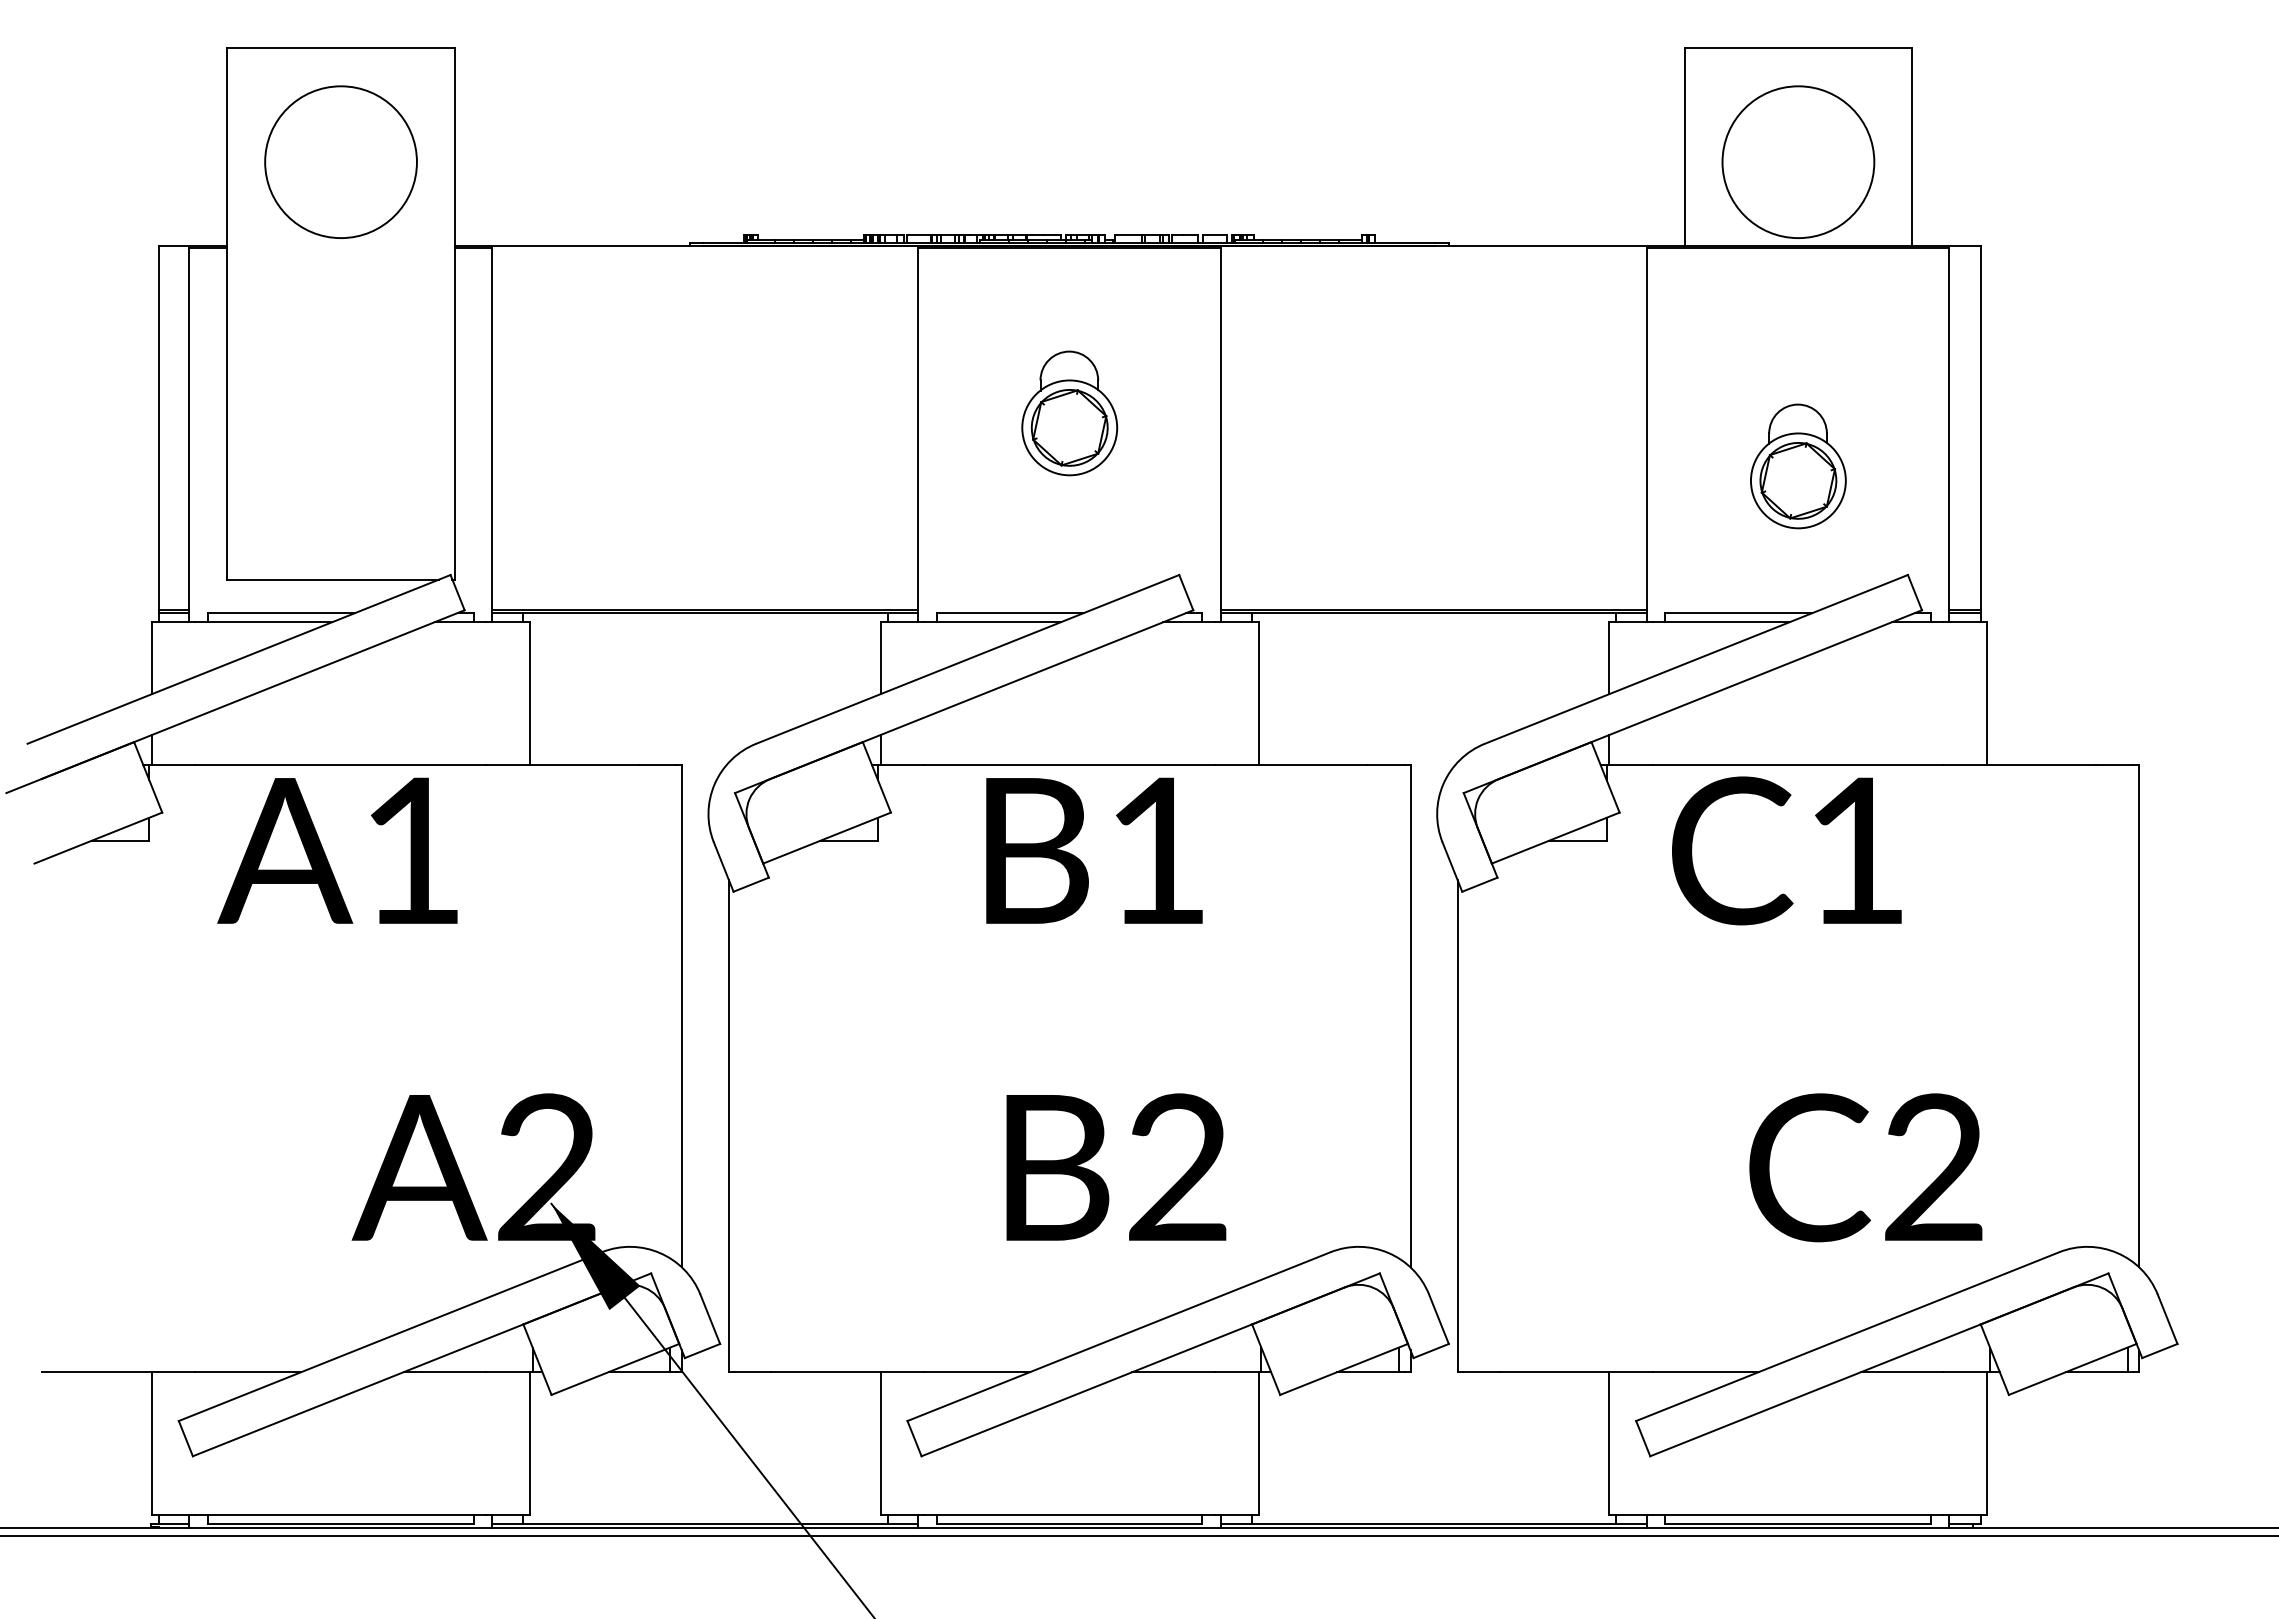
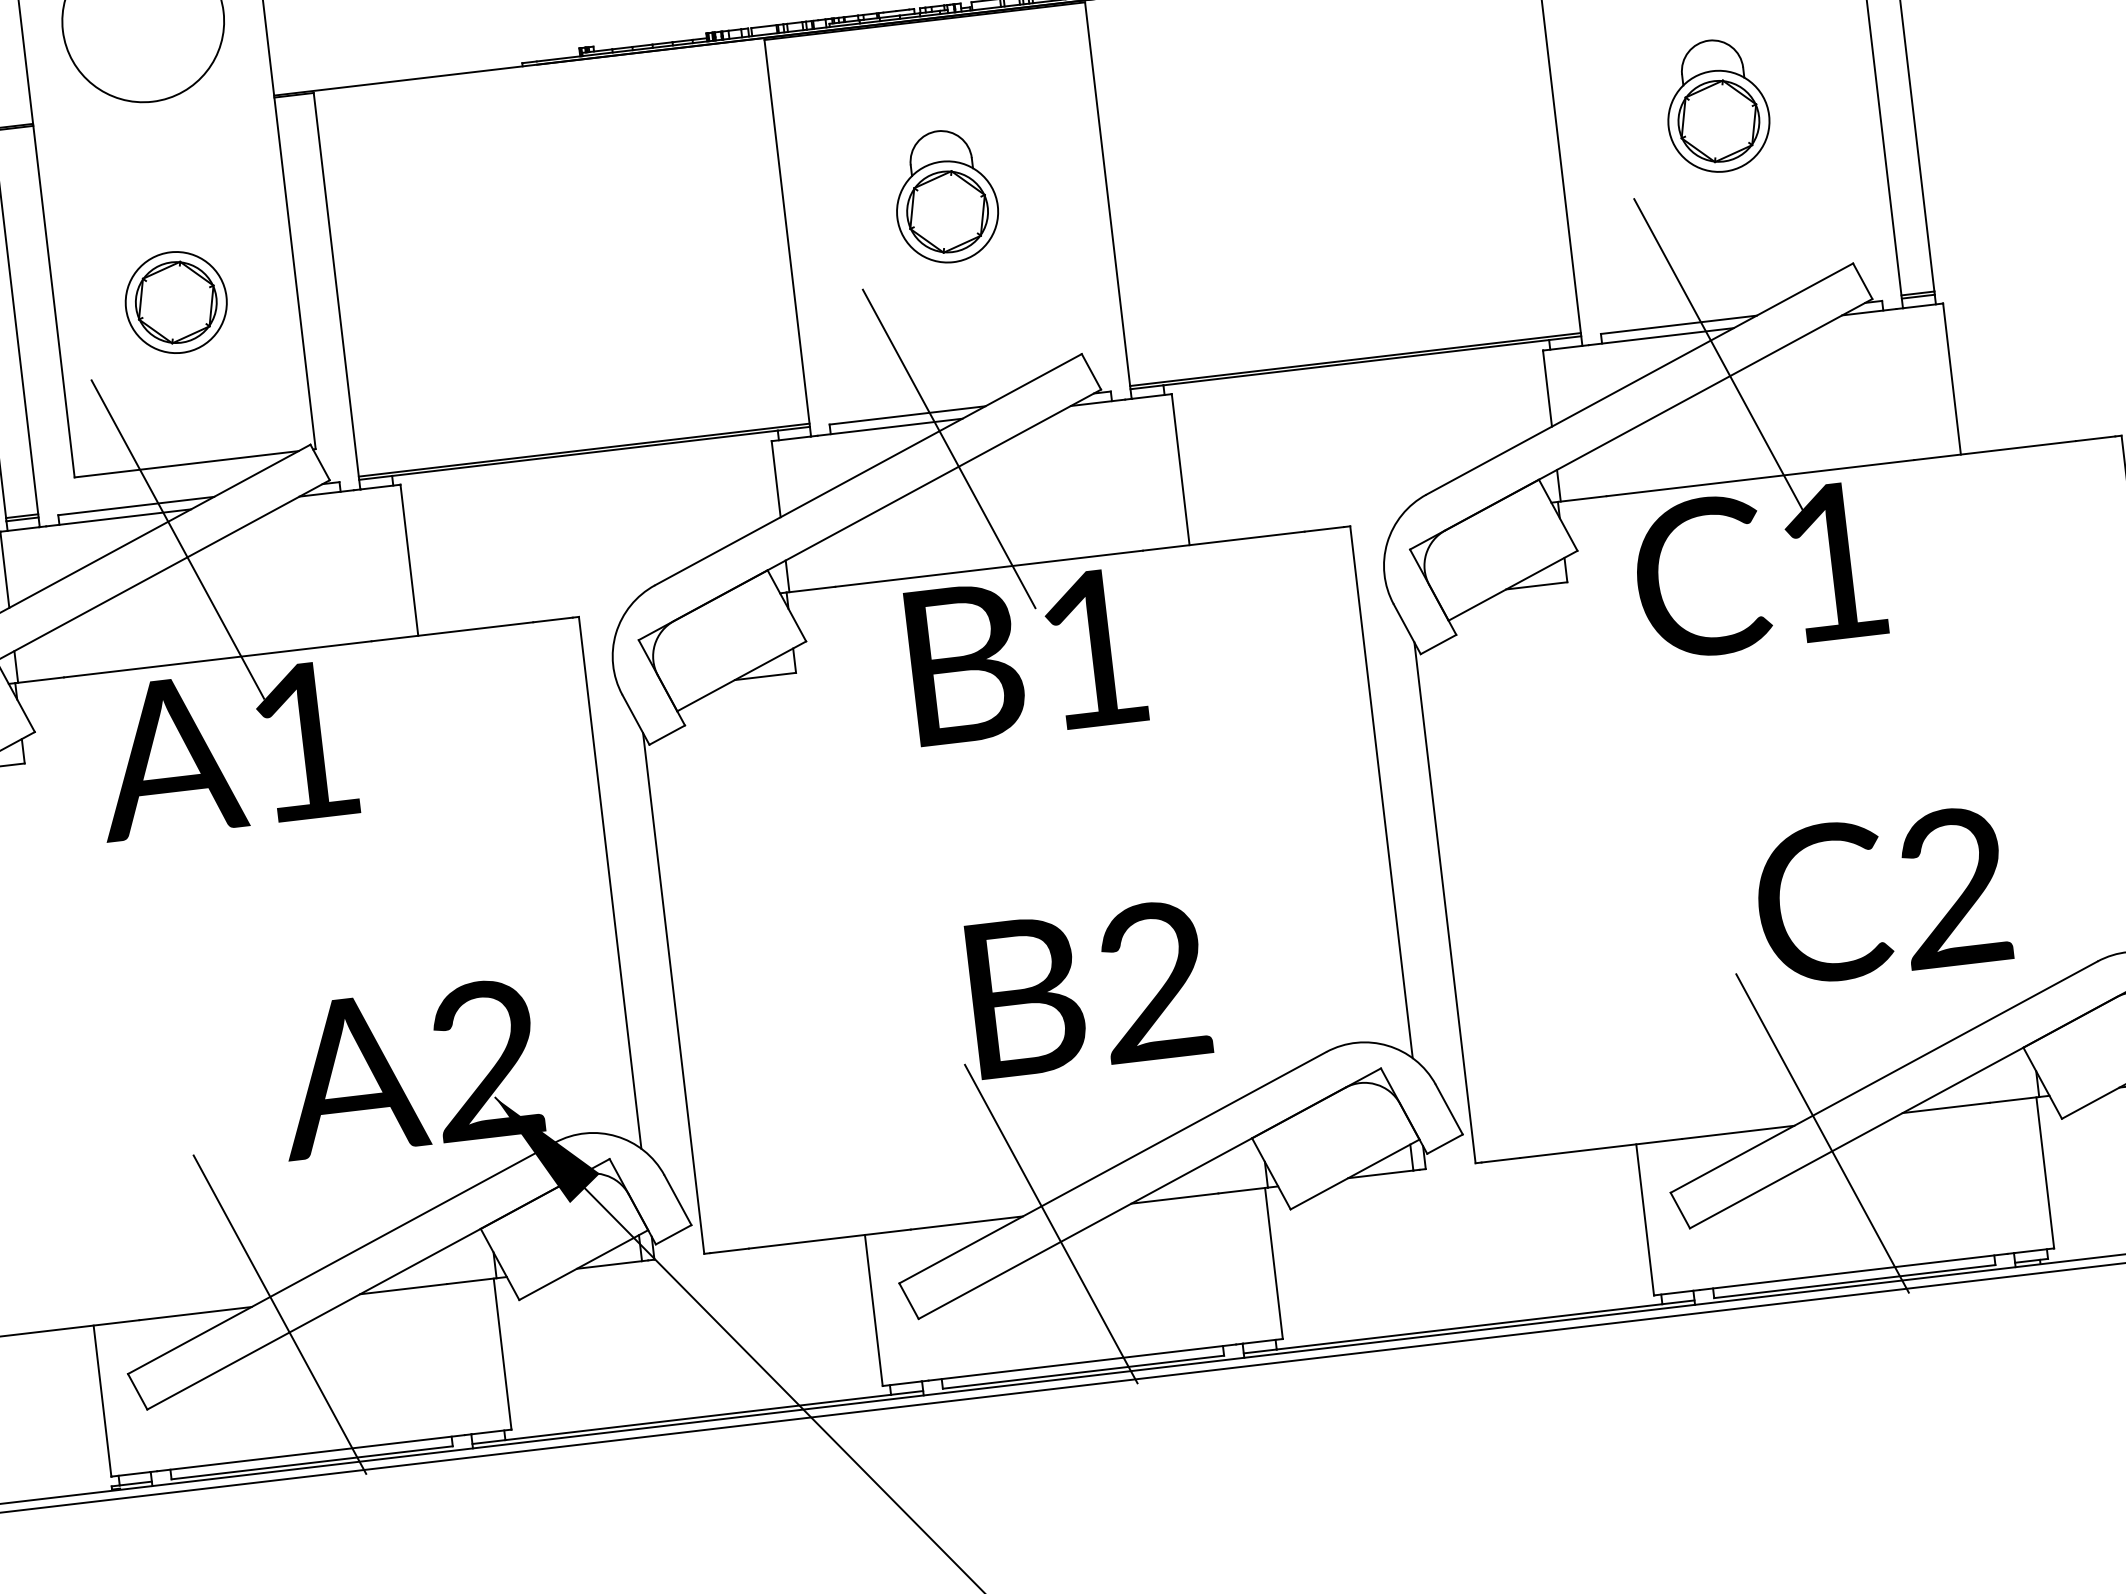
part: (340, 427) -> (175, 302), added
part: (1798, 466) -> (1717, 106), moved
line: (316, 648) -> (177, 539), added
line: (1045, 648) -> (949, 448), added
line: (1773, 648) -> (1719, 357), added
line: (326, 1382) -> (279, 1314), added
line: (1055, 1382) -> (1051, 1224), added
line: (1783, 1382) -> (1821, 1133), added

